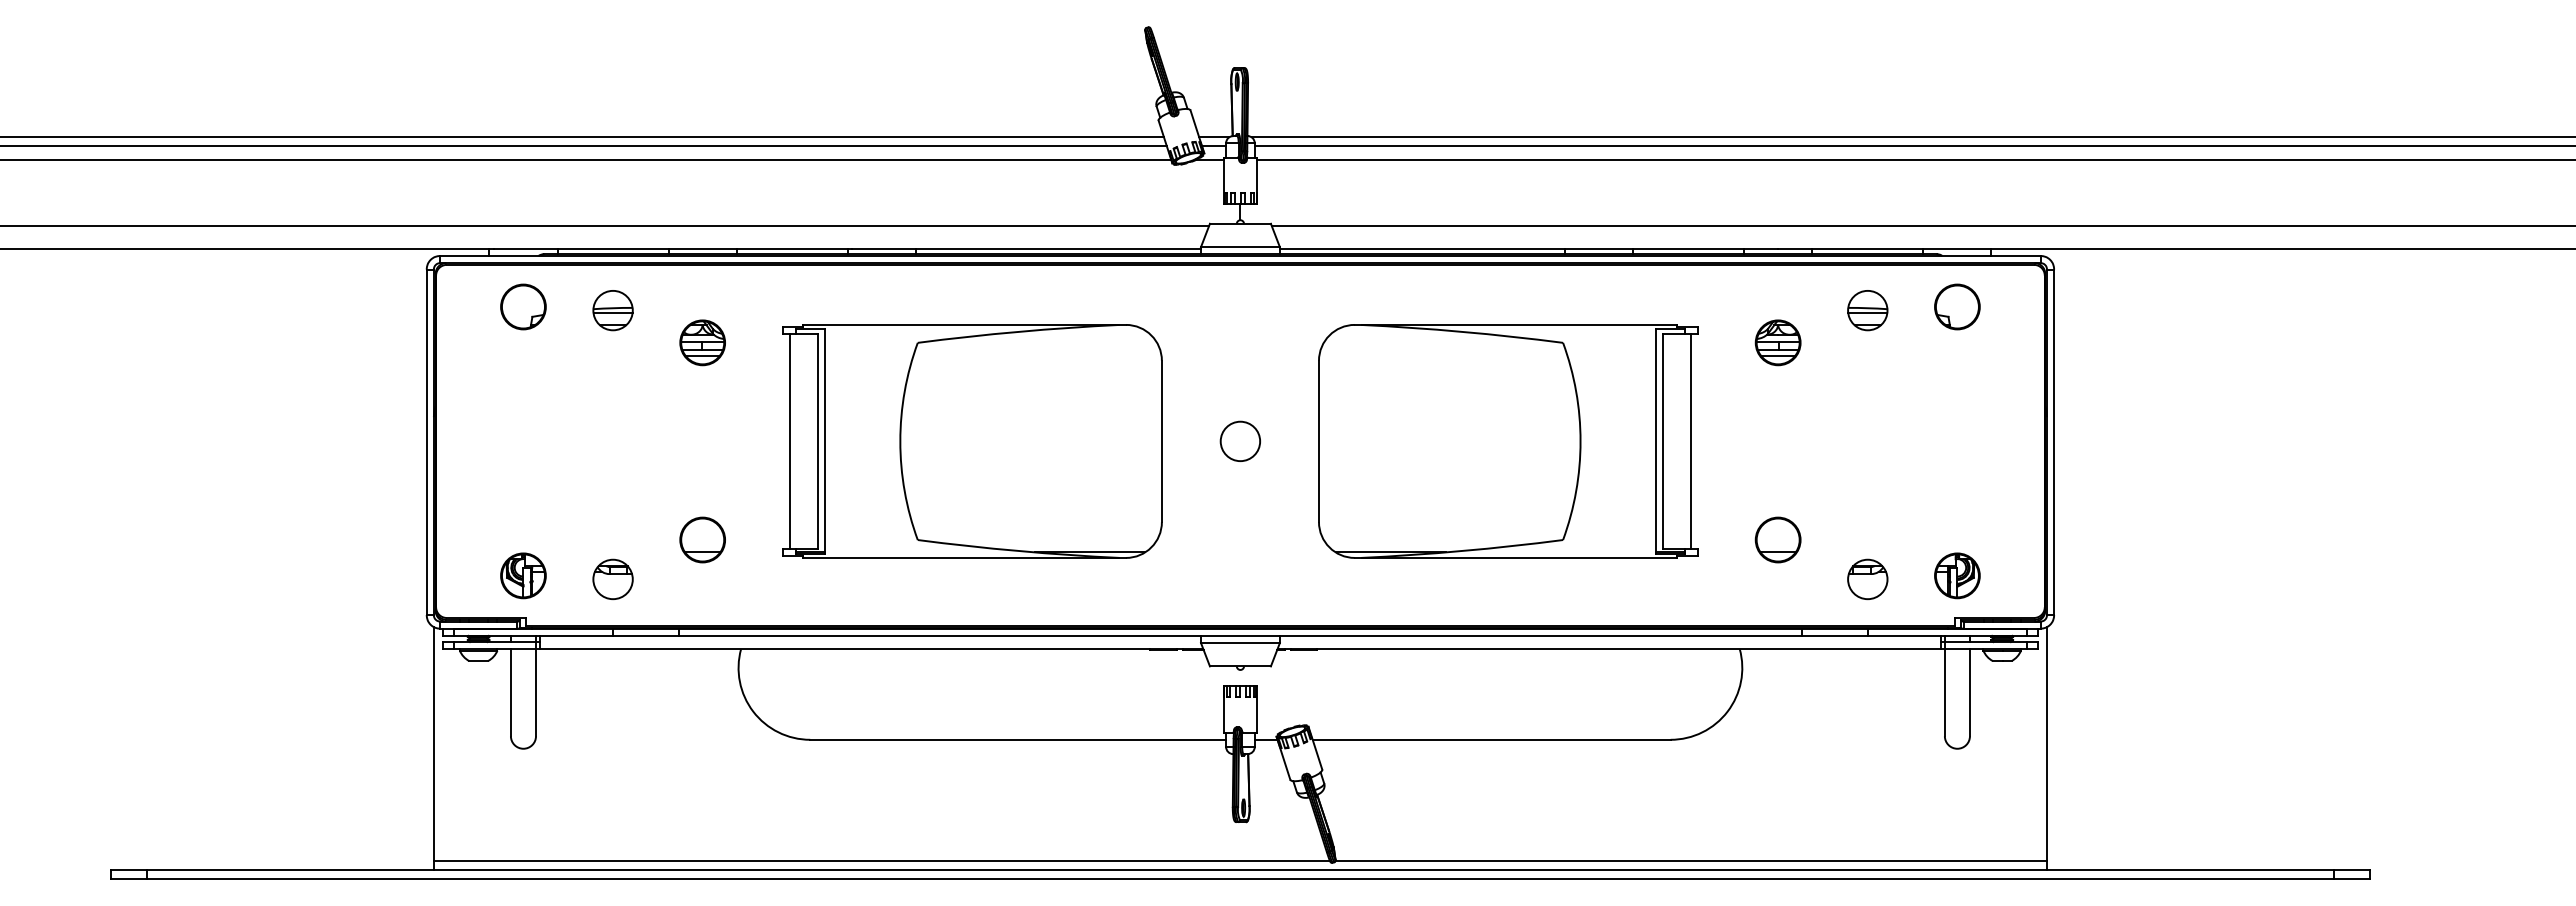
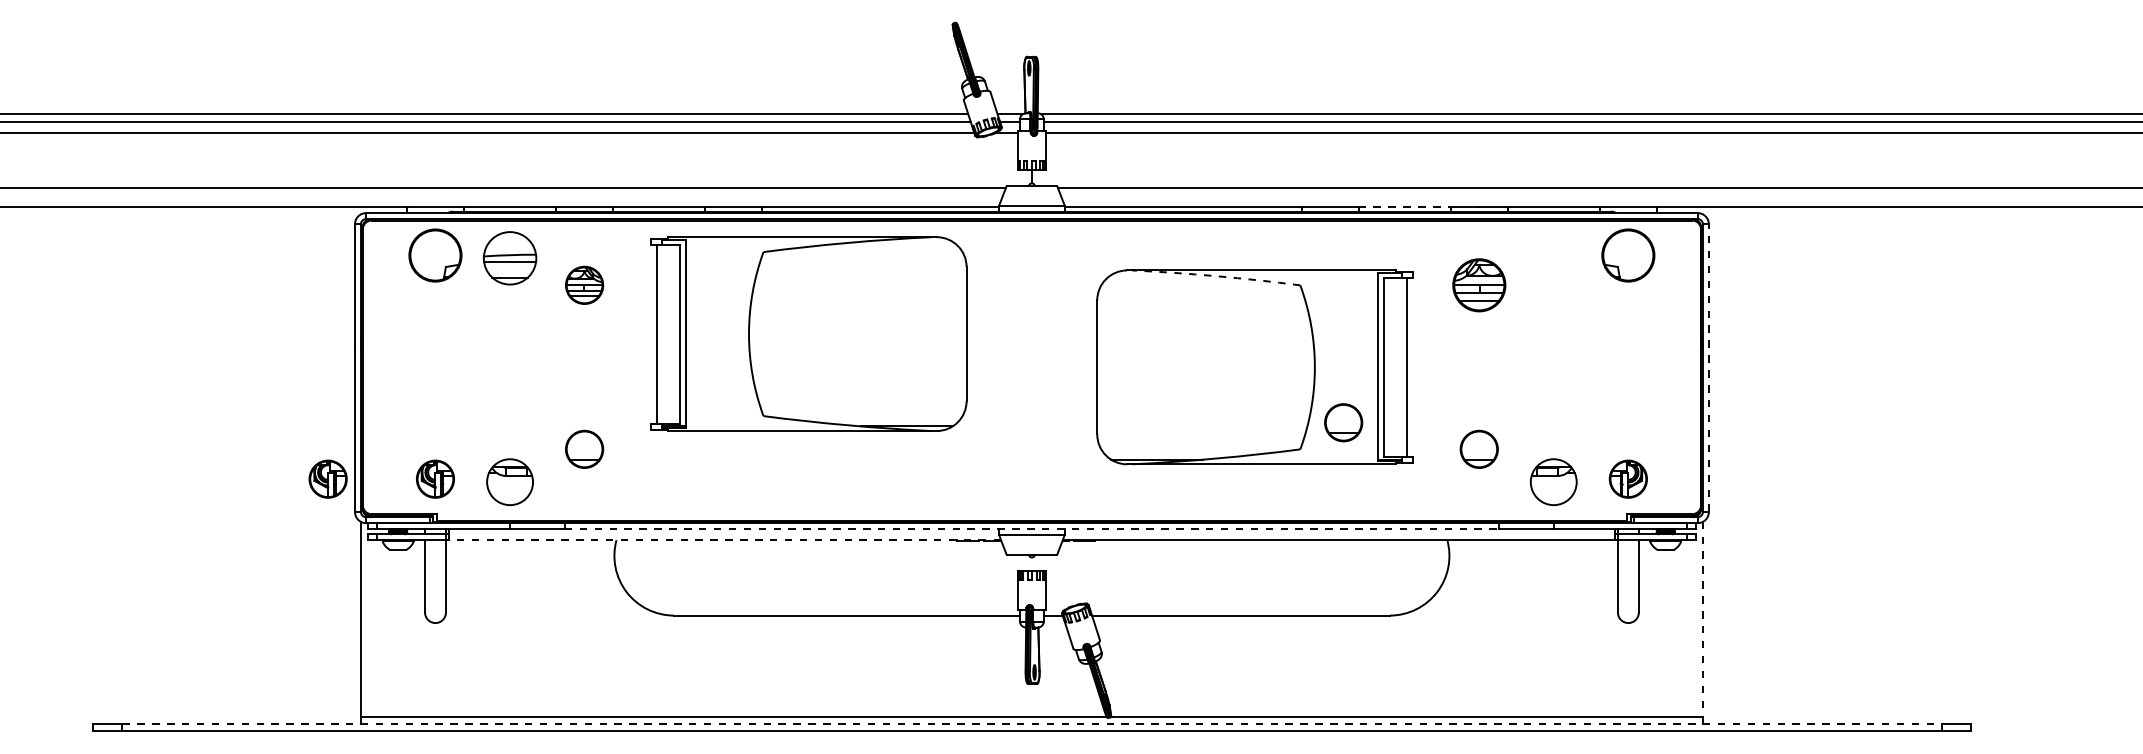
line: (1688, 248) -> (1404, 206), solid -> dashed
part: (523, 306) -> (435, 255), size x1.4
part: (1957, 306) -> (1628, 255), size x1.4
part: (612, 310) -> (509, 258), size x1.6
part: (1867, 310) -> (1553, 258), removed
arc: (1462, 331) -> (1216, 275), solid -> dashed
part: (1777, 342) -> (1478, 285), size x1.4
circle: (1239, 440) -> (1031, 366), removed
part: (972, 441) -> (809, 334), moved
line: (2054, 442) -> (1709, 368), solid -> dashed
part: (1614, 507) -> (1343, 422), added
part: (394, 575) -> (328, 478), added
part: (612, 579) -> (509, 482), size x1.4
part: (1867, 579) -> (1553, 482), size x1.4
line: (1240, 635) -> (1031, 528), solid -> dashed
line: (871, 649) -> (725, 540), solid -> dashed
line: (2047, 744) -> (1703, 619), solid -> dashed
line: (1240, 869) -> (1031, 723), solid -> dashed

